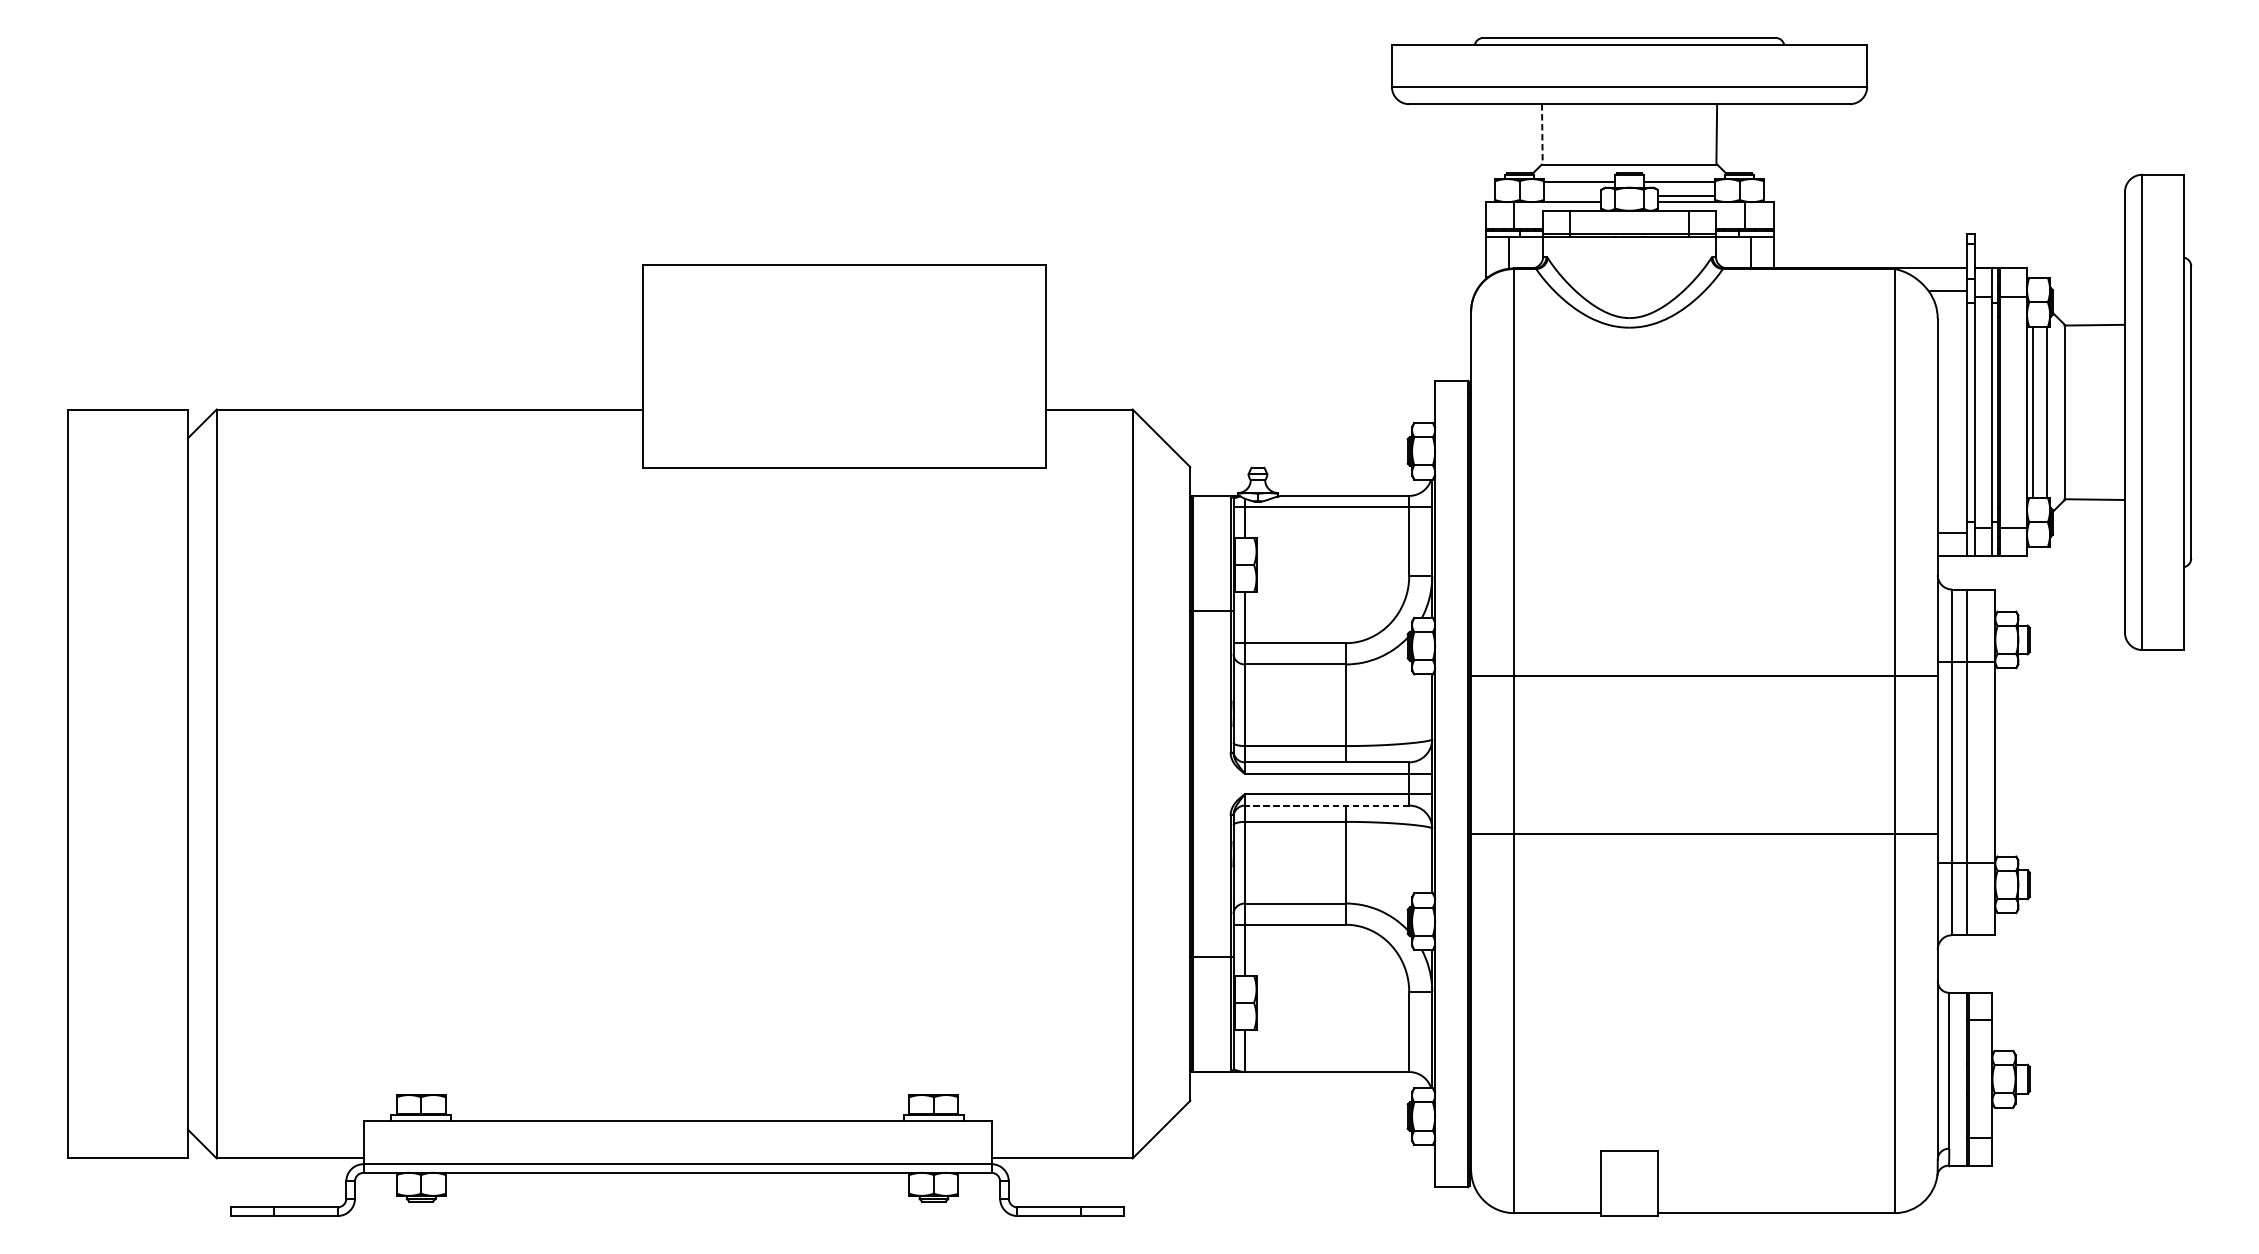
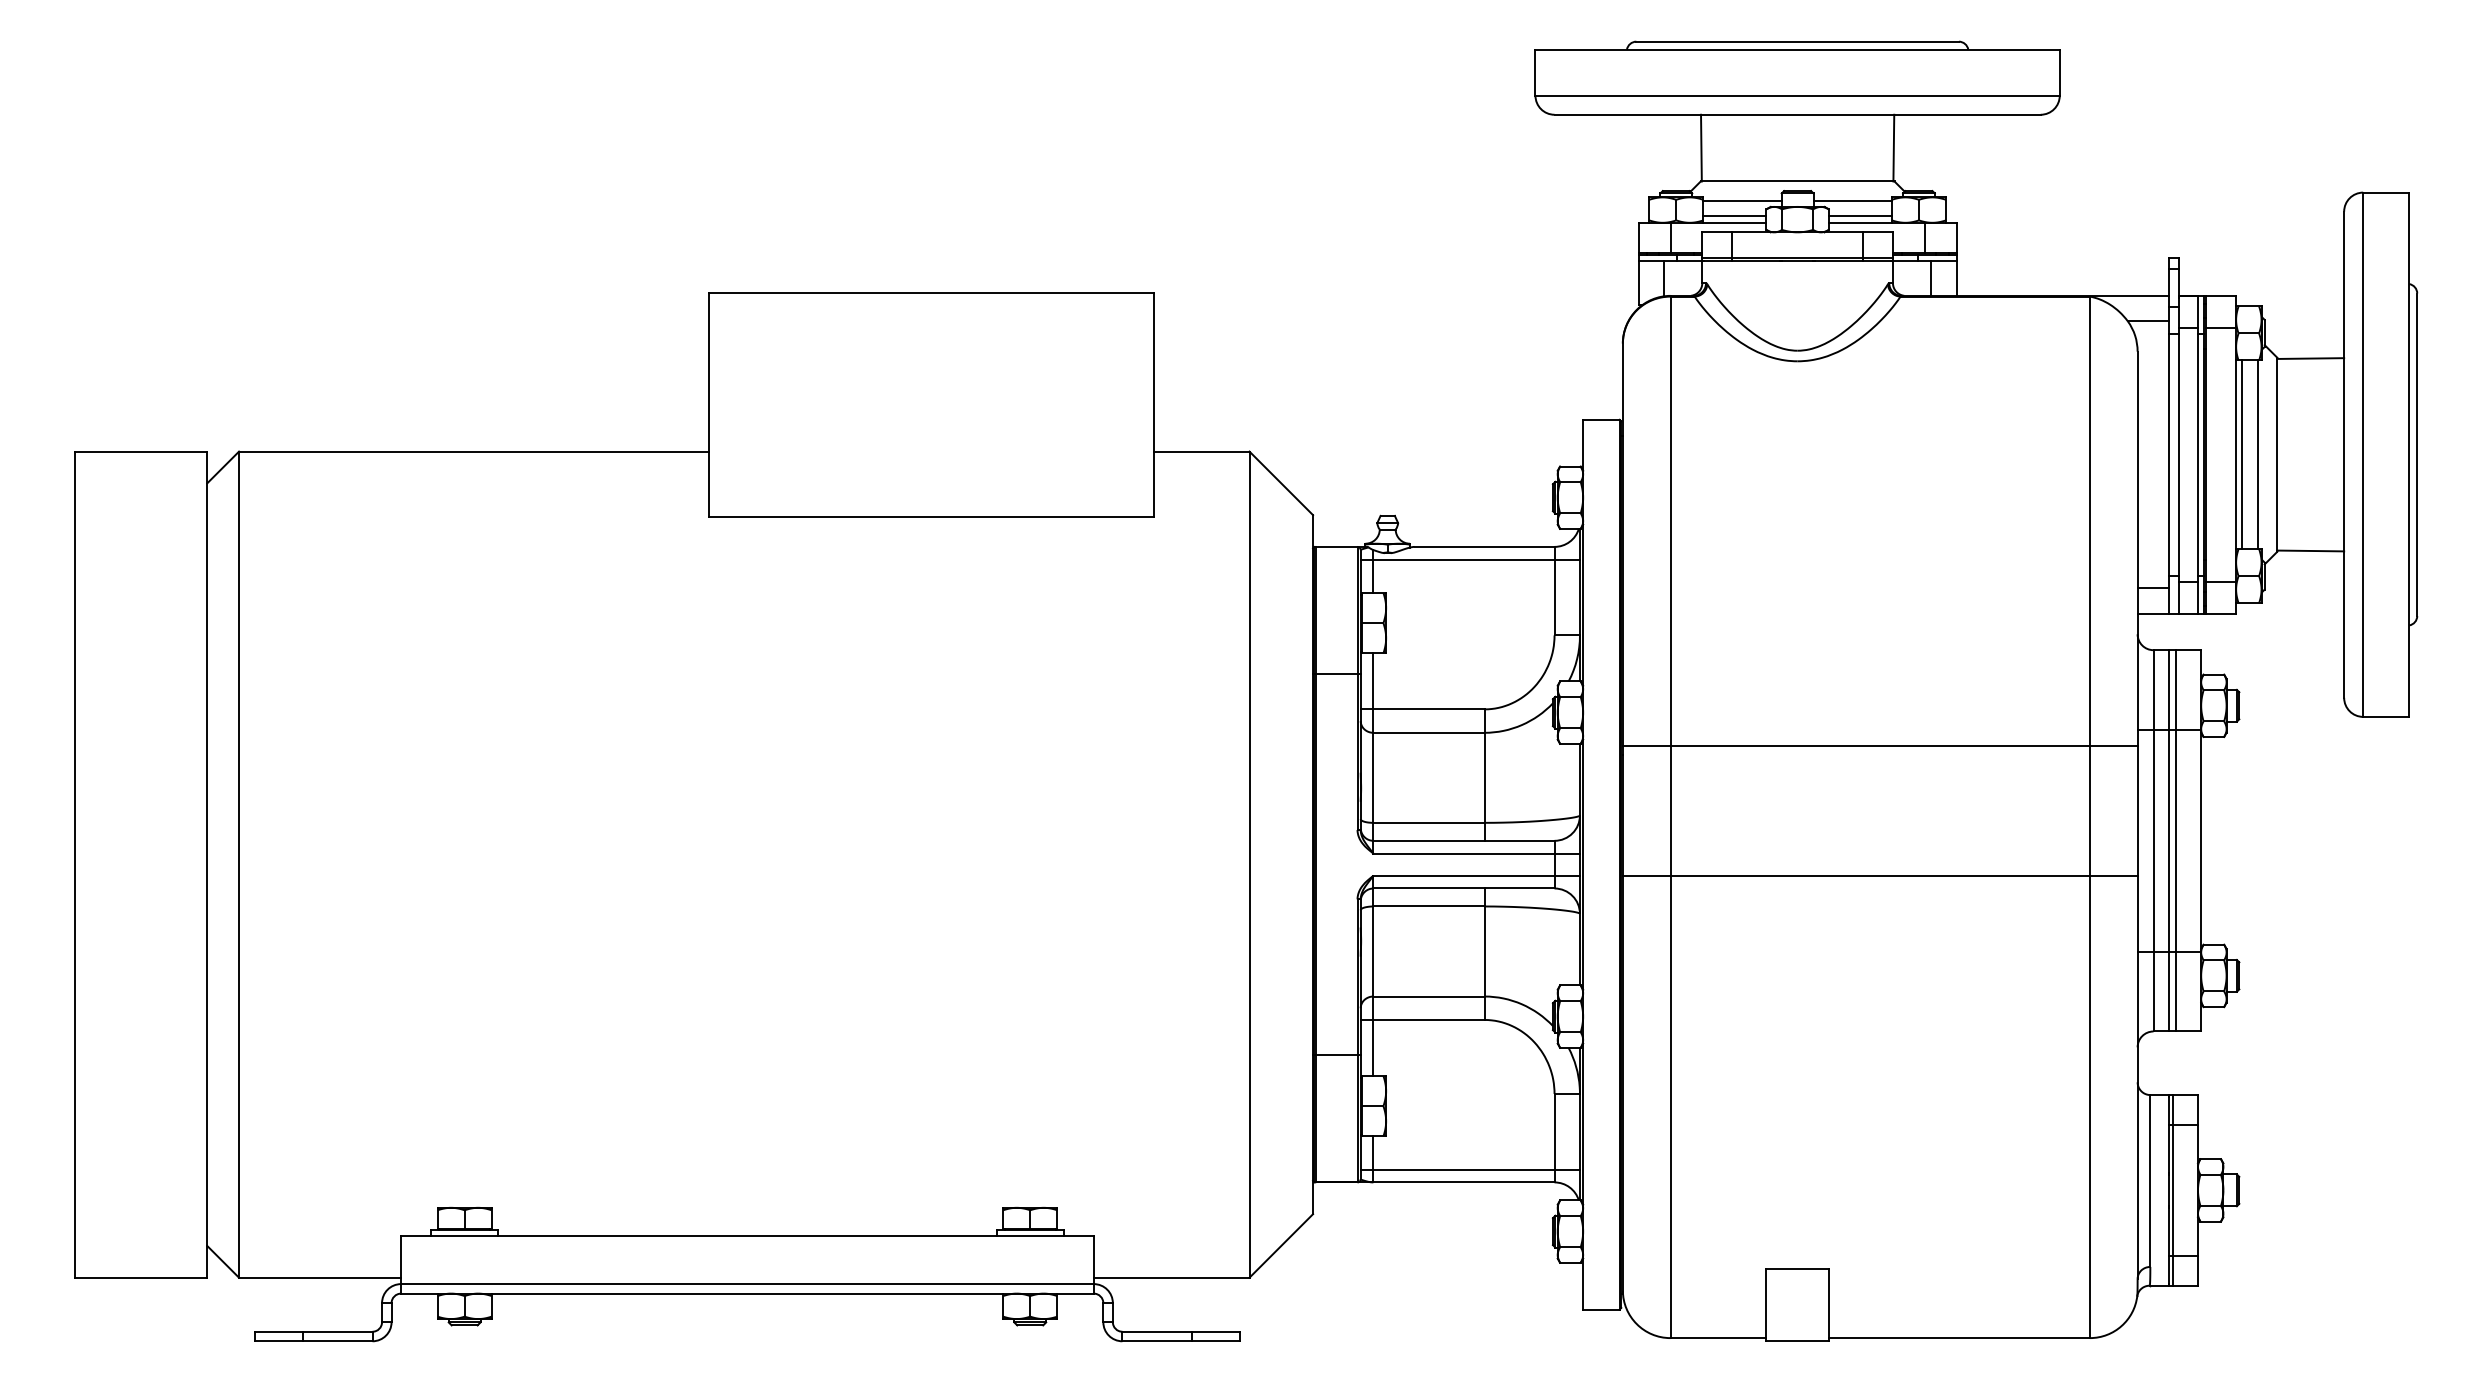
line: (1542, 134) -> (1701, 148), dashed -> solid
line: (1572, 196) -> (1734, 216), added
line: (1972, 762) -> (2175, 840), added
line: (1326, 805) -> (1463, 888), dashed -> solid
line: (1703, 833) -> (1879, 875), moved
line: (1332, 1060) -> (1469, 1169), added

